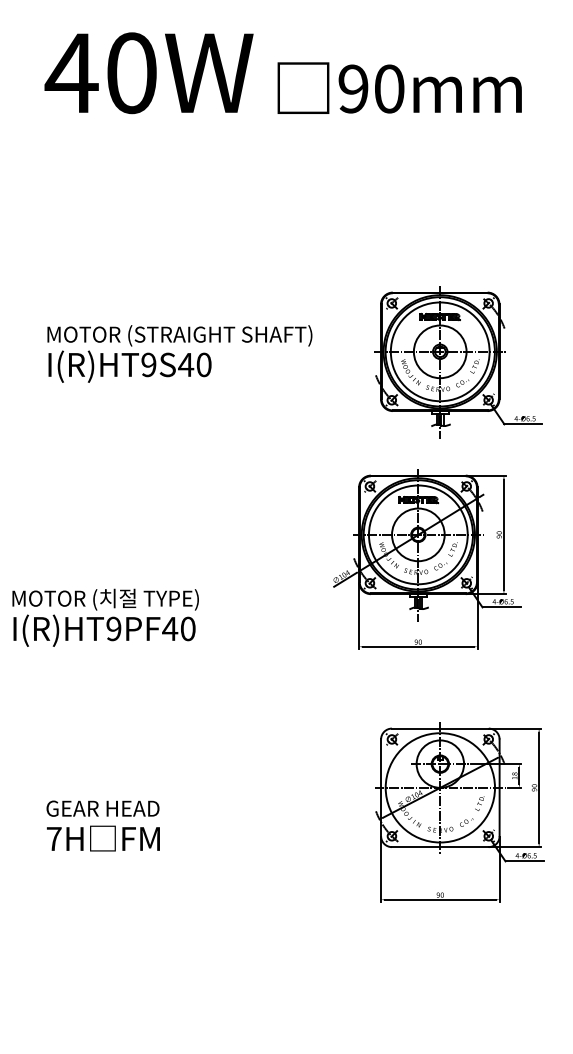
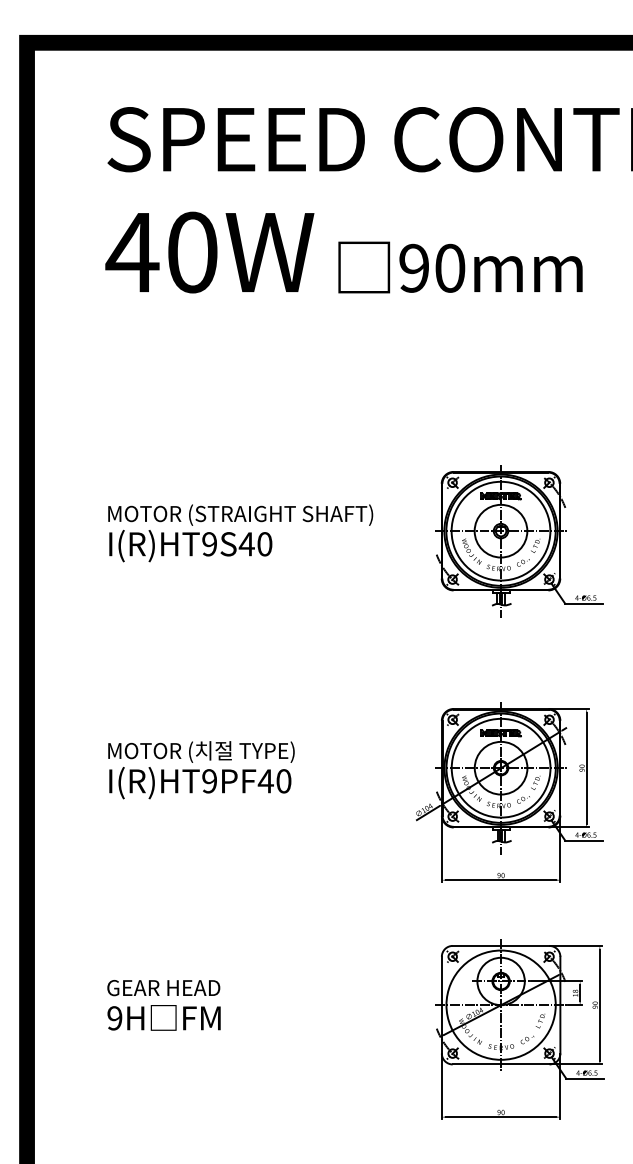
part: (426, 559) -> (509, 792), moved
text: (105, 618) -> (201, 770), moved
part: (458, 812) -> (519, 1029), moved
text: (53, 839) -> (114, 1018), 7H -> 9H

